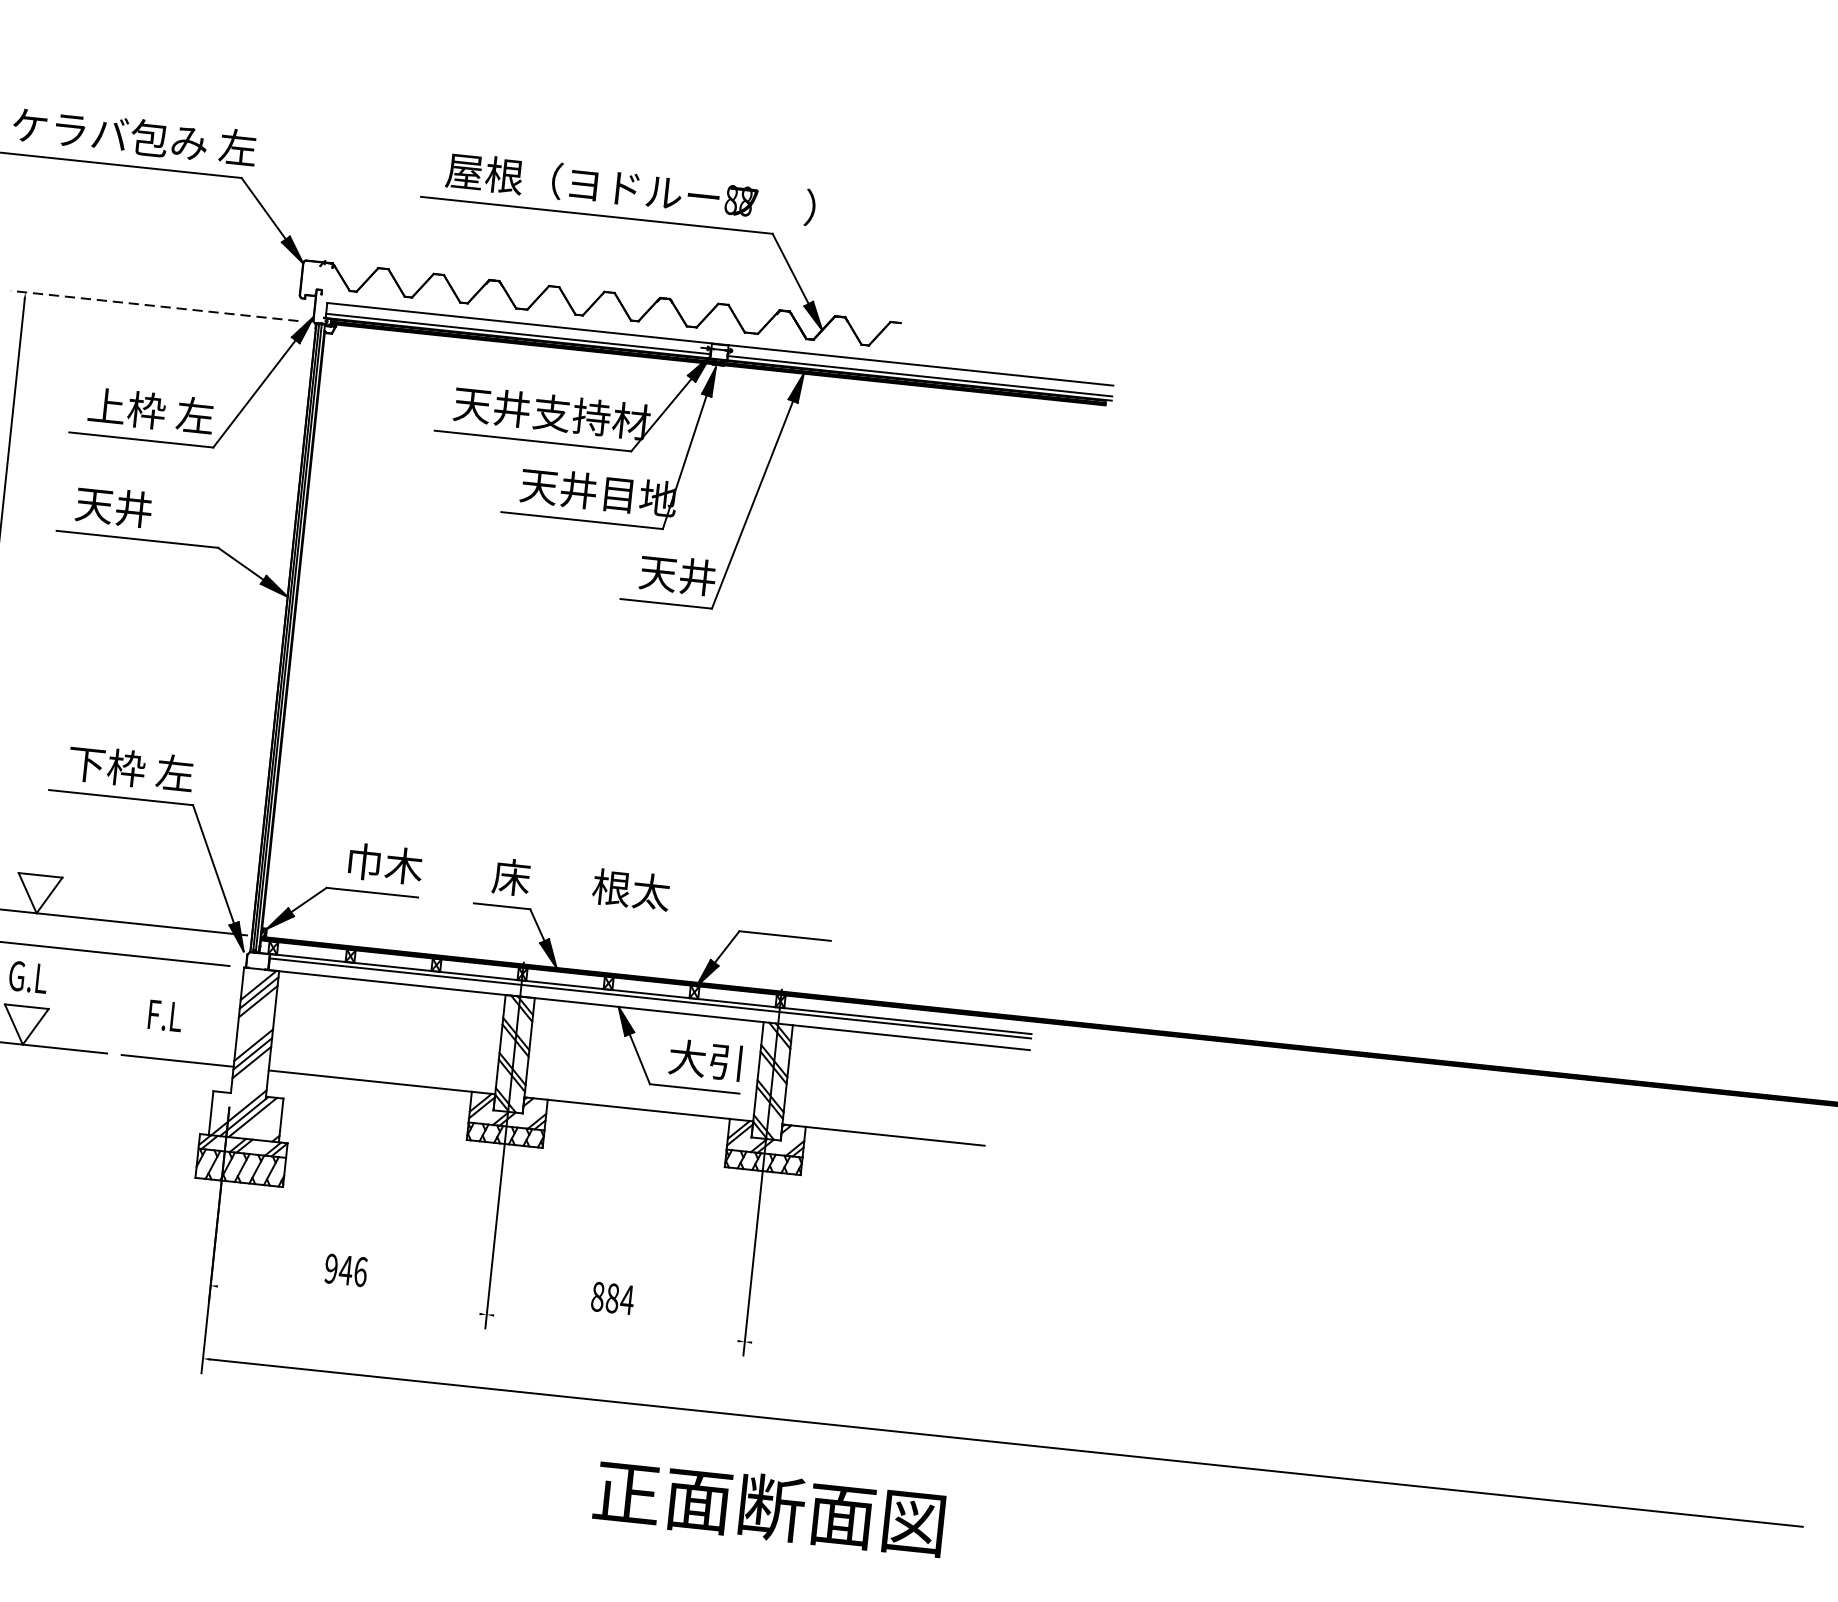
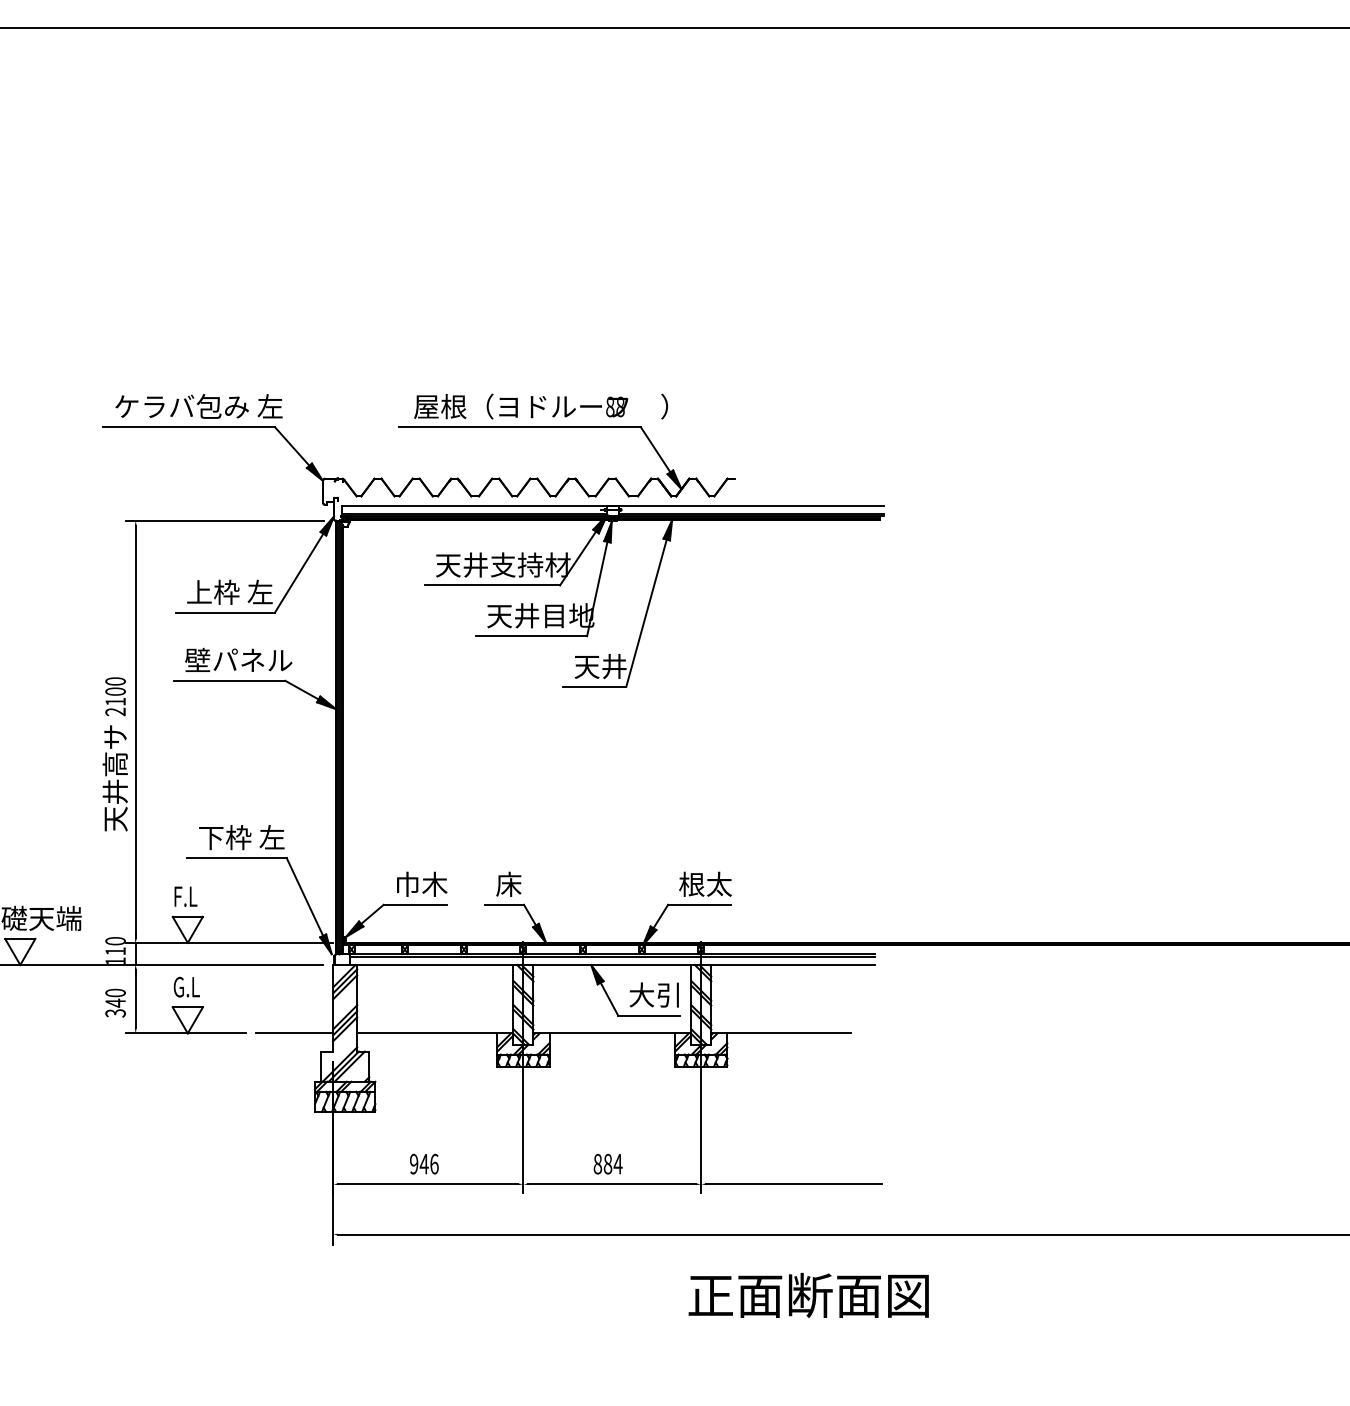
line: (154, 305) -> (224, 520), dashed -> solid
text: (153, 509) -> (238, 659), 天井 -> 壁パネル
text: (631, 888) -> (705, 883), moved
text: (164, 1015) -> (185, 896), moved
line: (349, 1300) -> (428, 1184), added
line: (616, 1328) -> (612, 1184), added
line: (878, 1356) -> (793, 1184), added
text: (768, 1507) -> (808, 1295), moved

